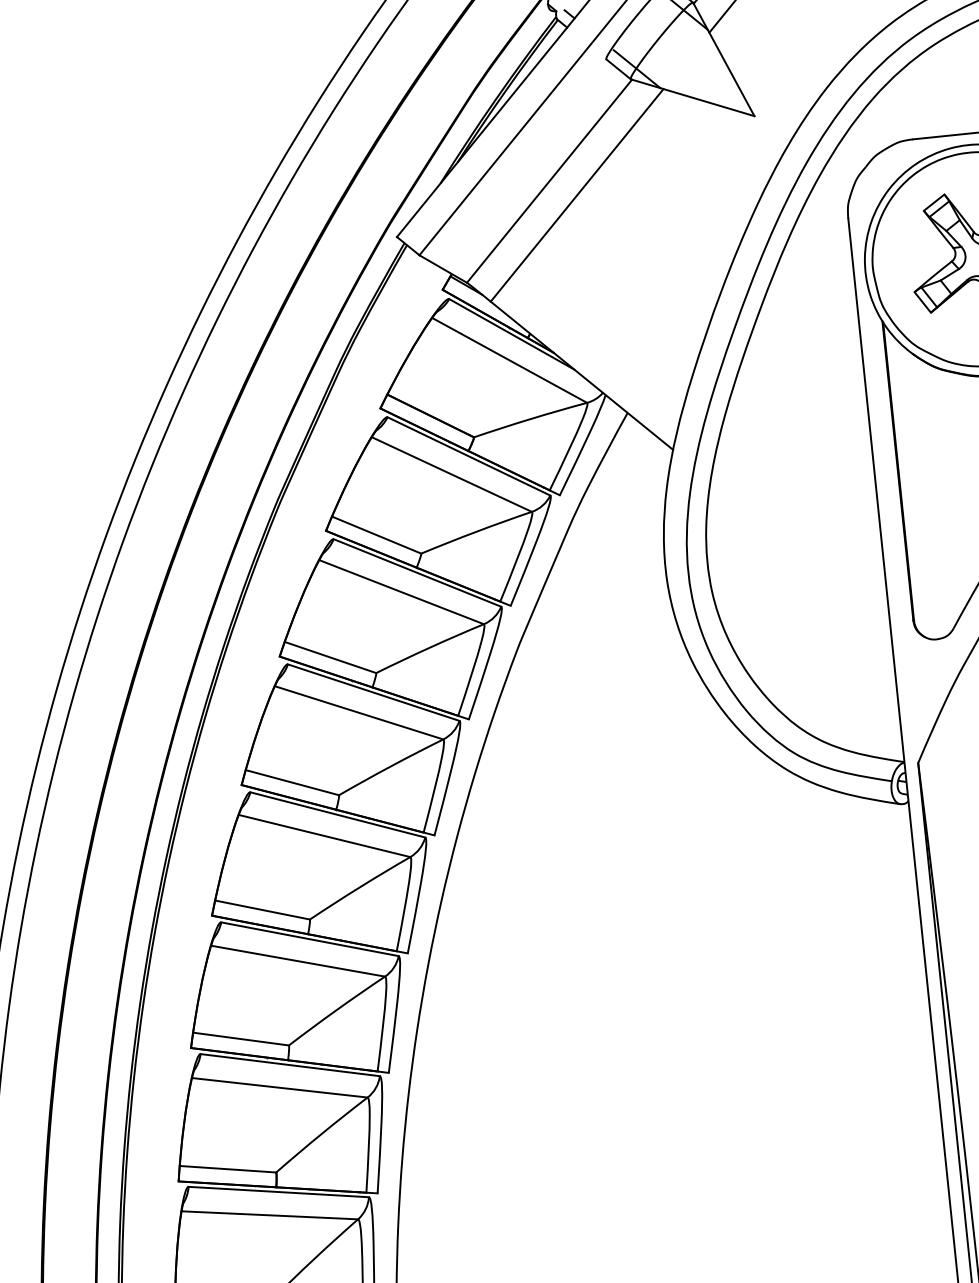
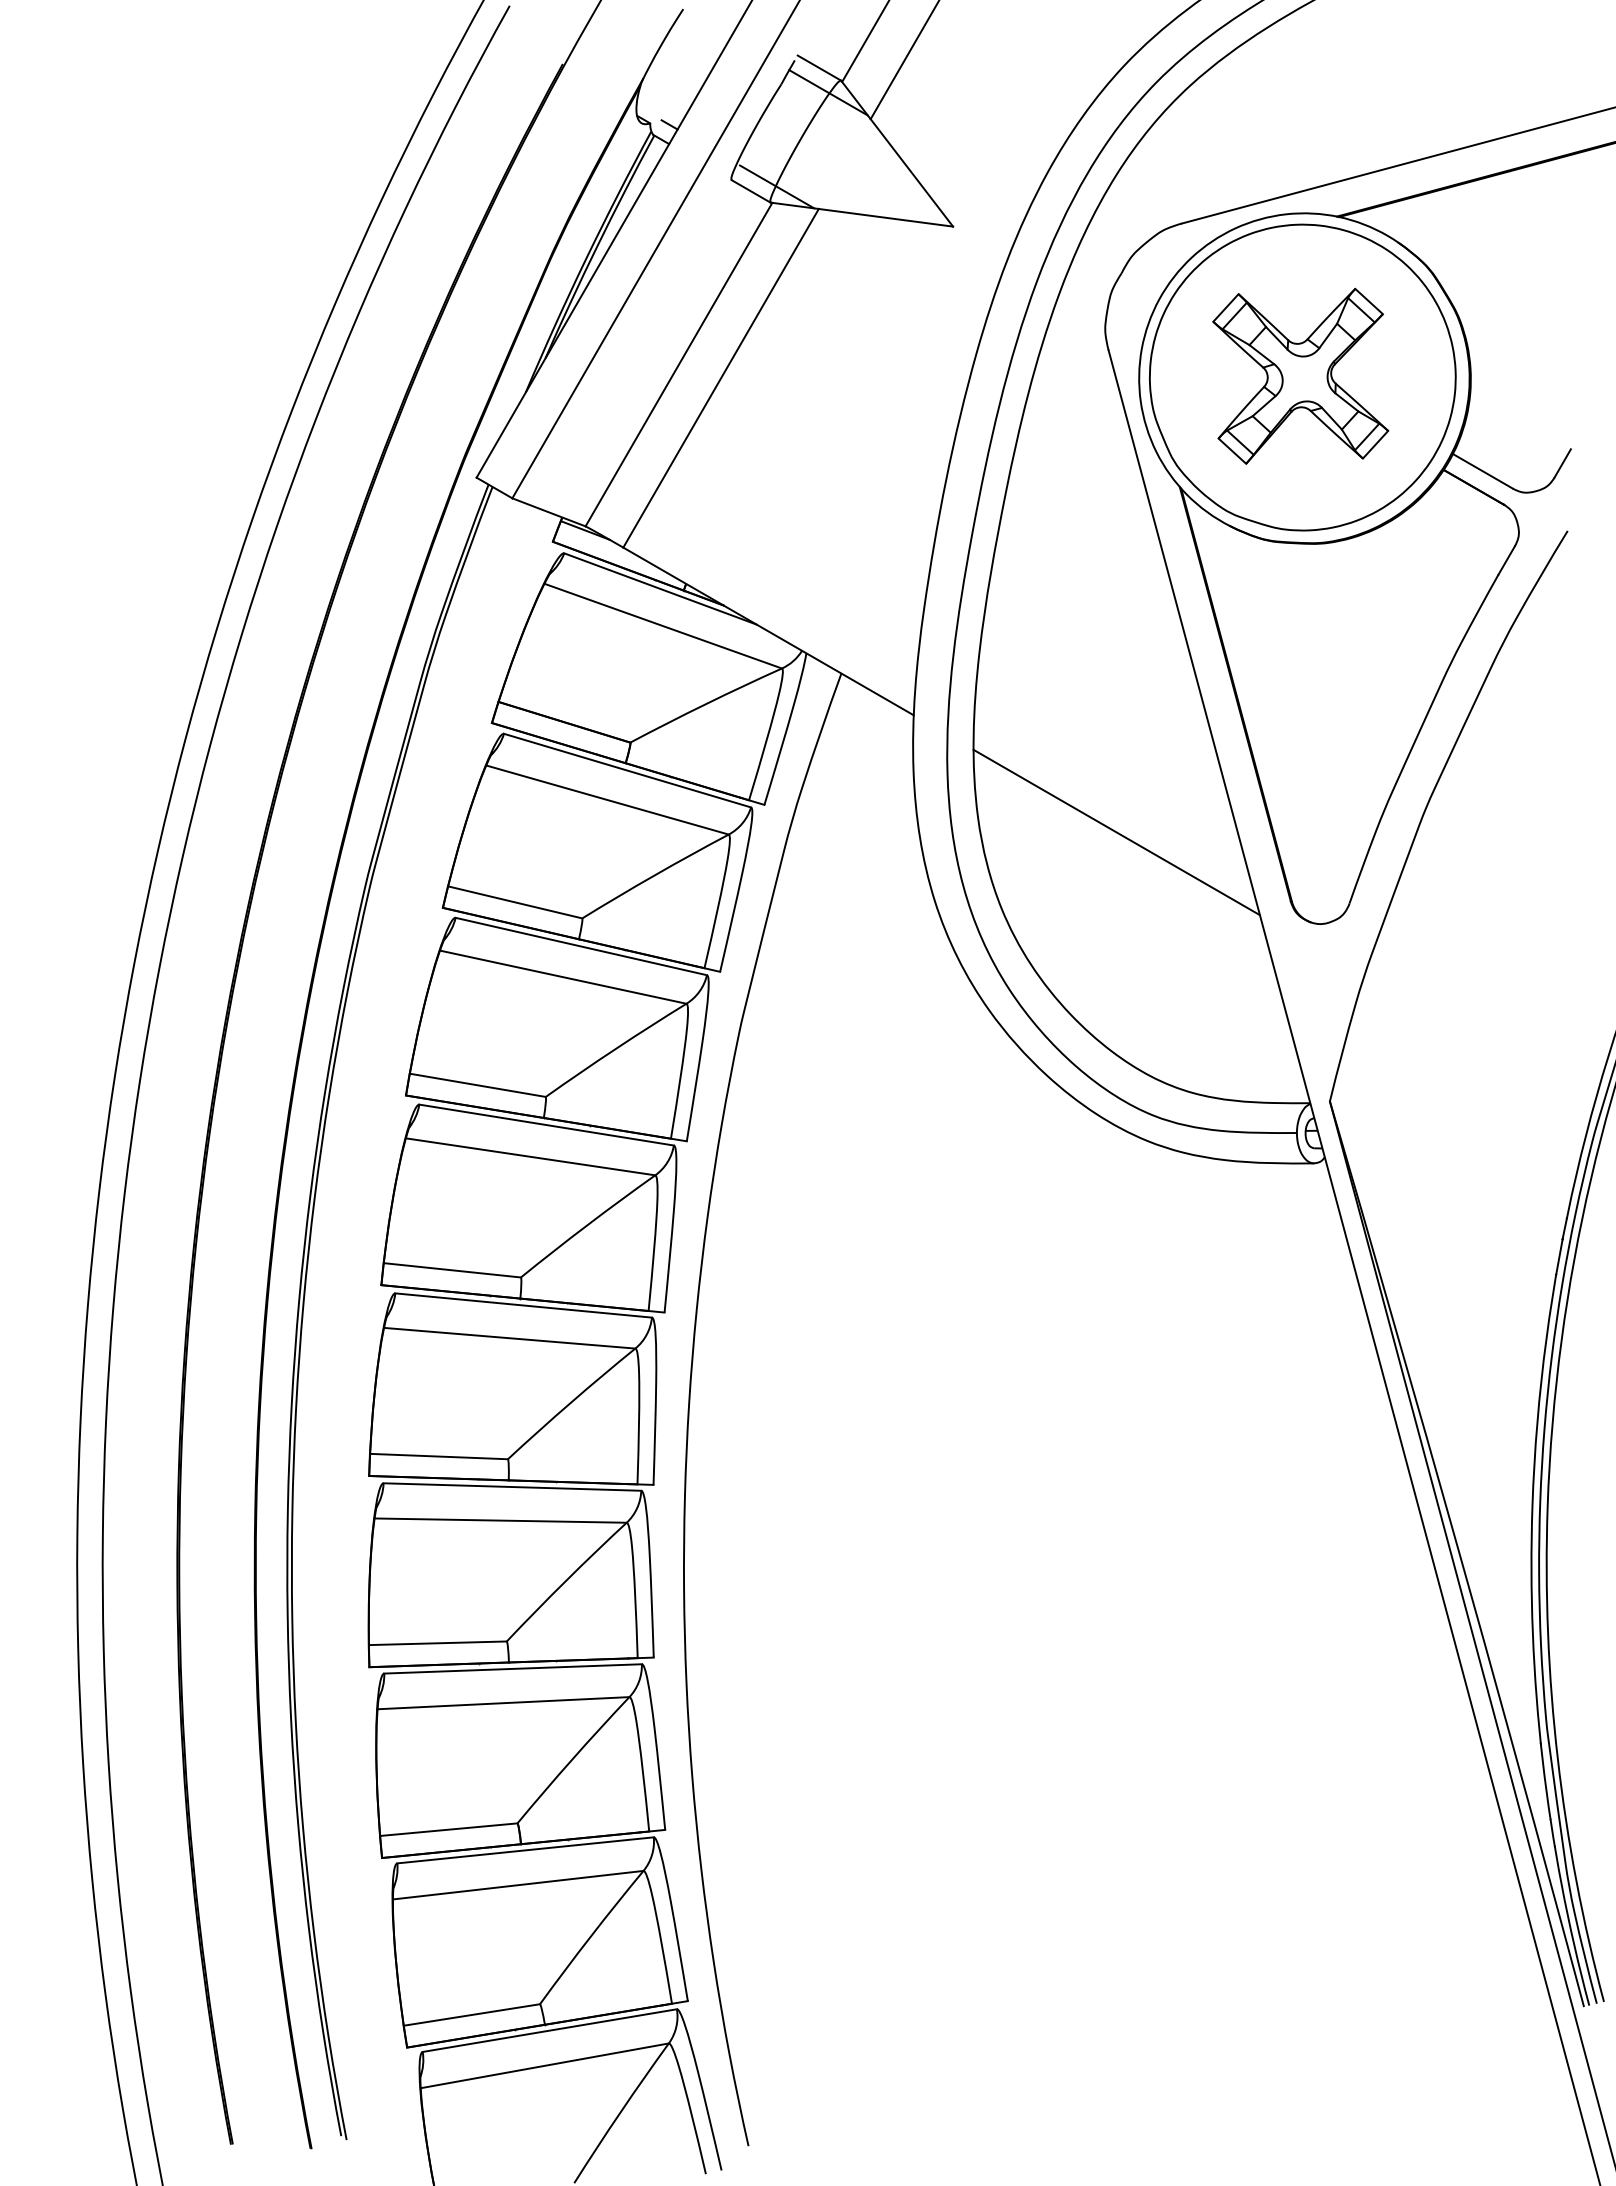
line: (800, 553) -> (1116, 832), added

